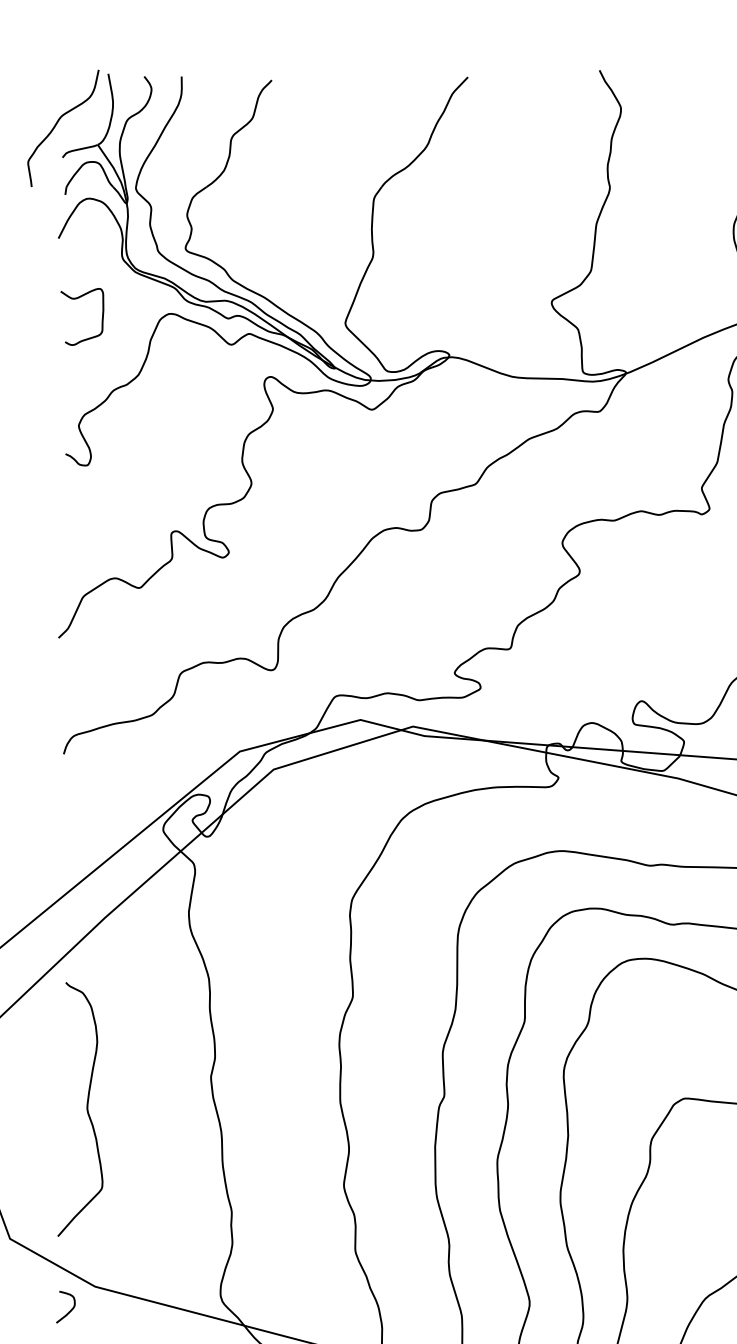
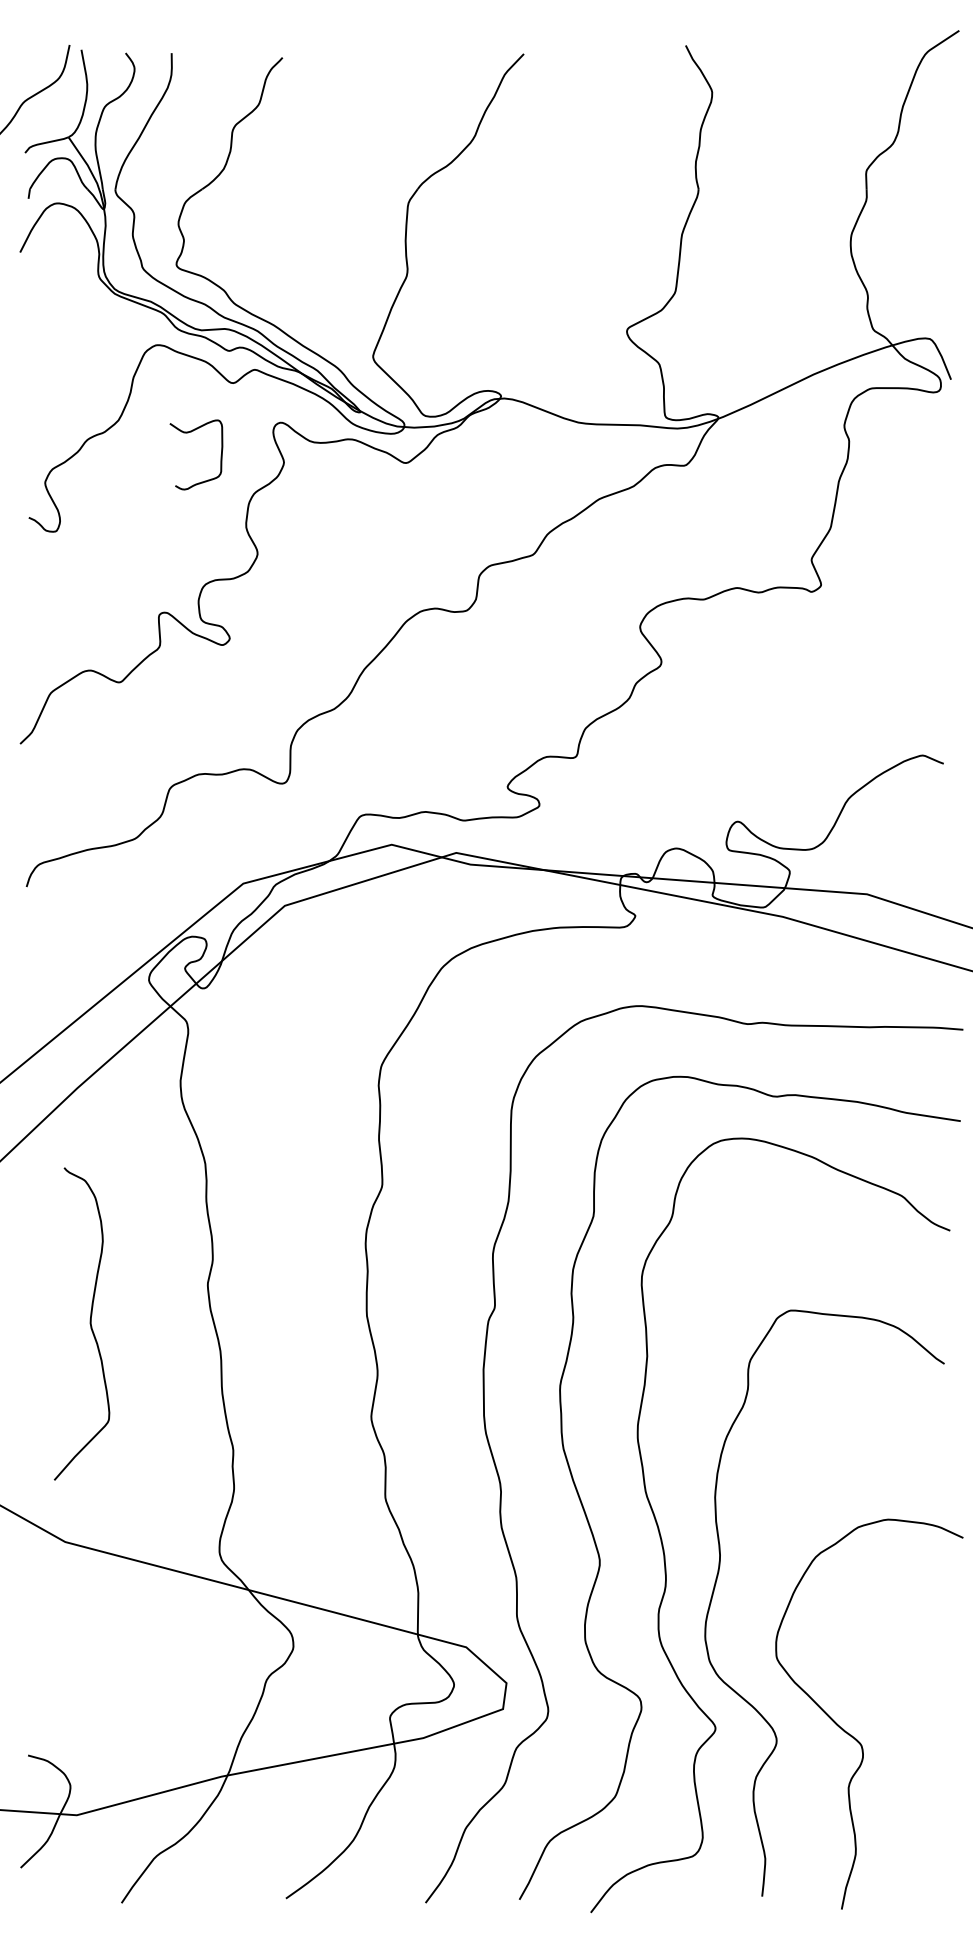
curve: (75, 299) -> (188, 433), moved
curve: (86, 1109) -> (89, 1323), moved
curve: (70, 1310) -> (34, 1571), removed

